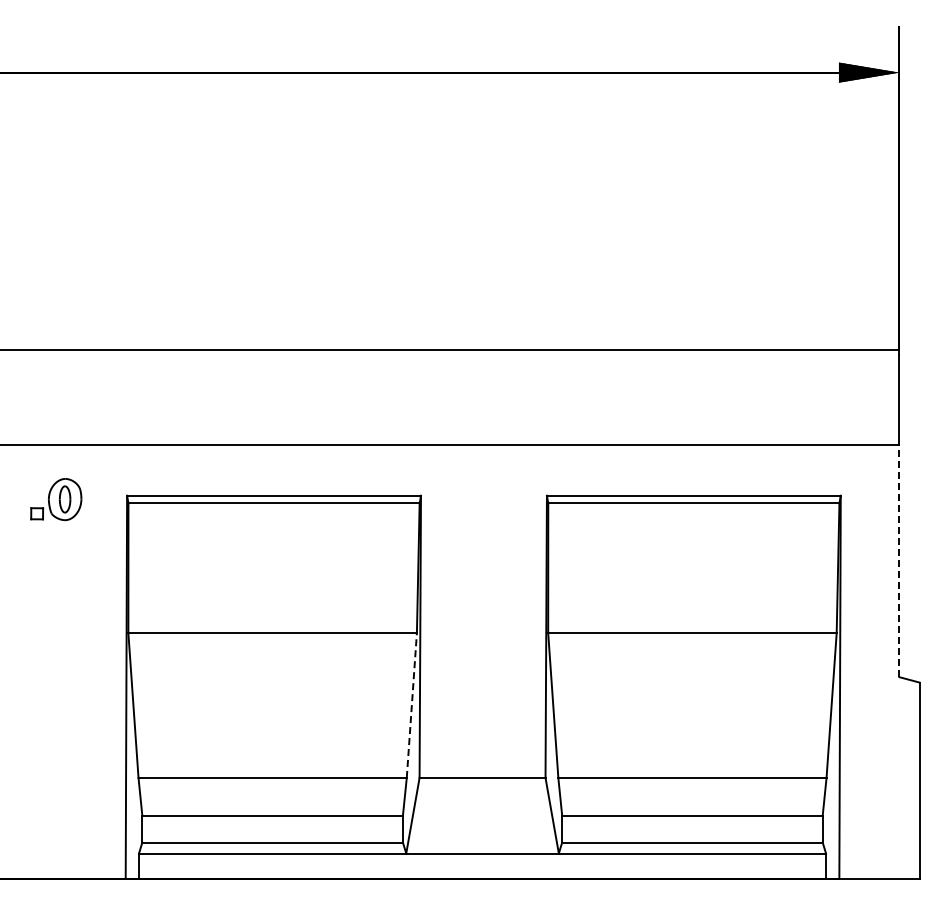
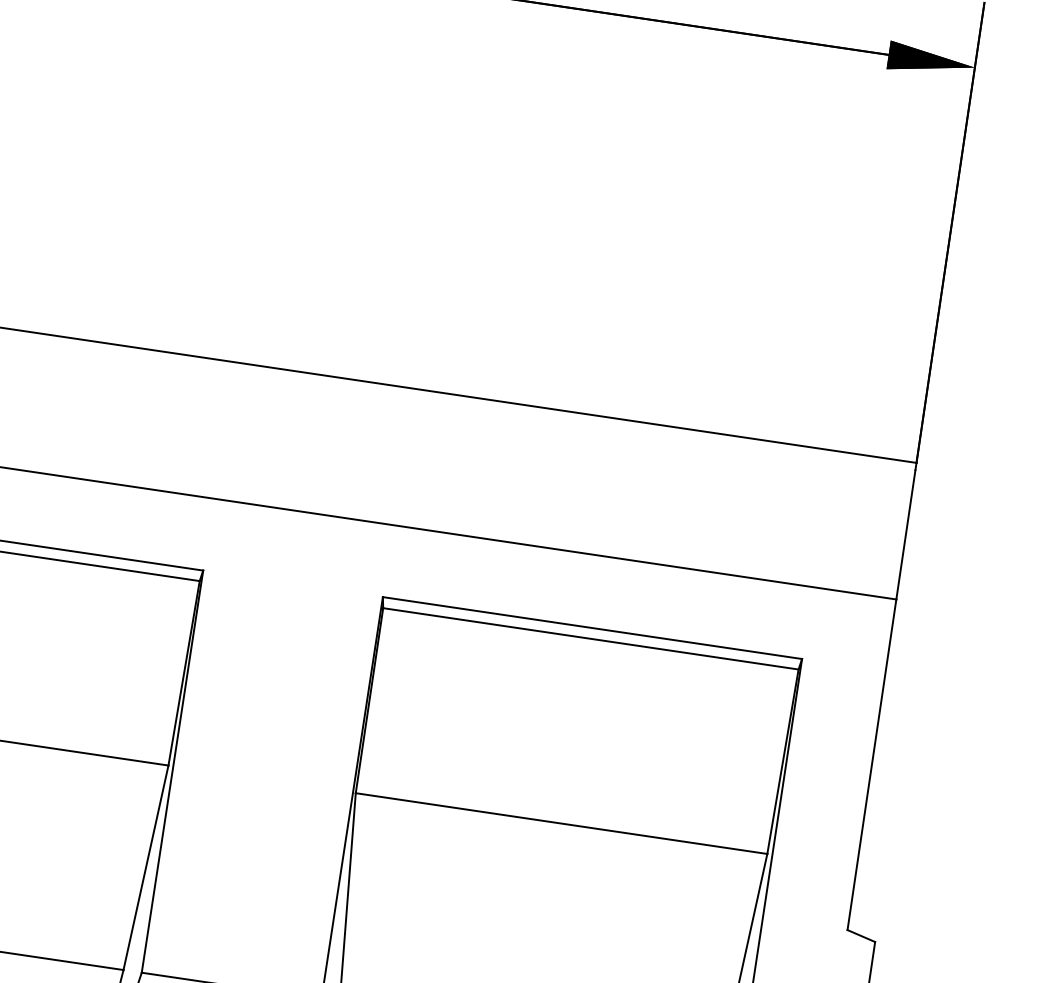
line: (899, 561) -> (872, 765), dashed -> solid
line: (411, 705) -> (145, 867), dashed -> solid

